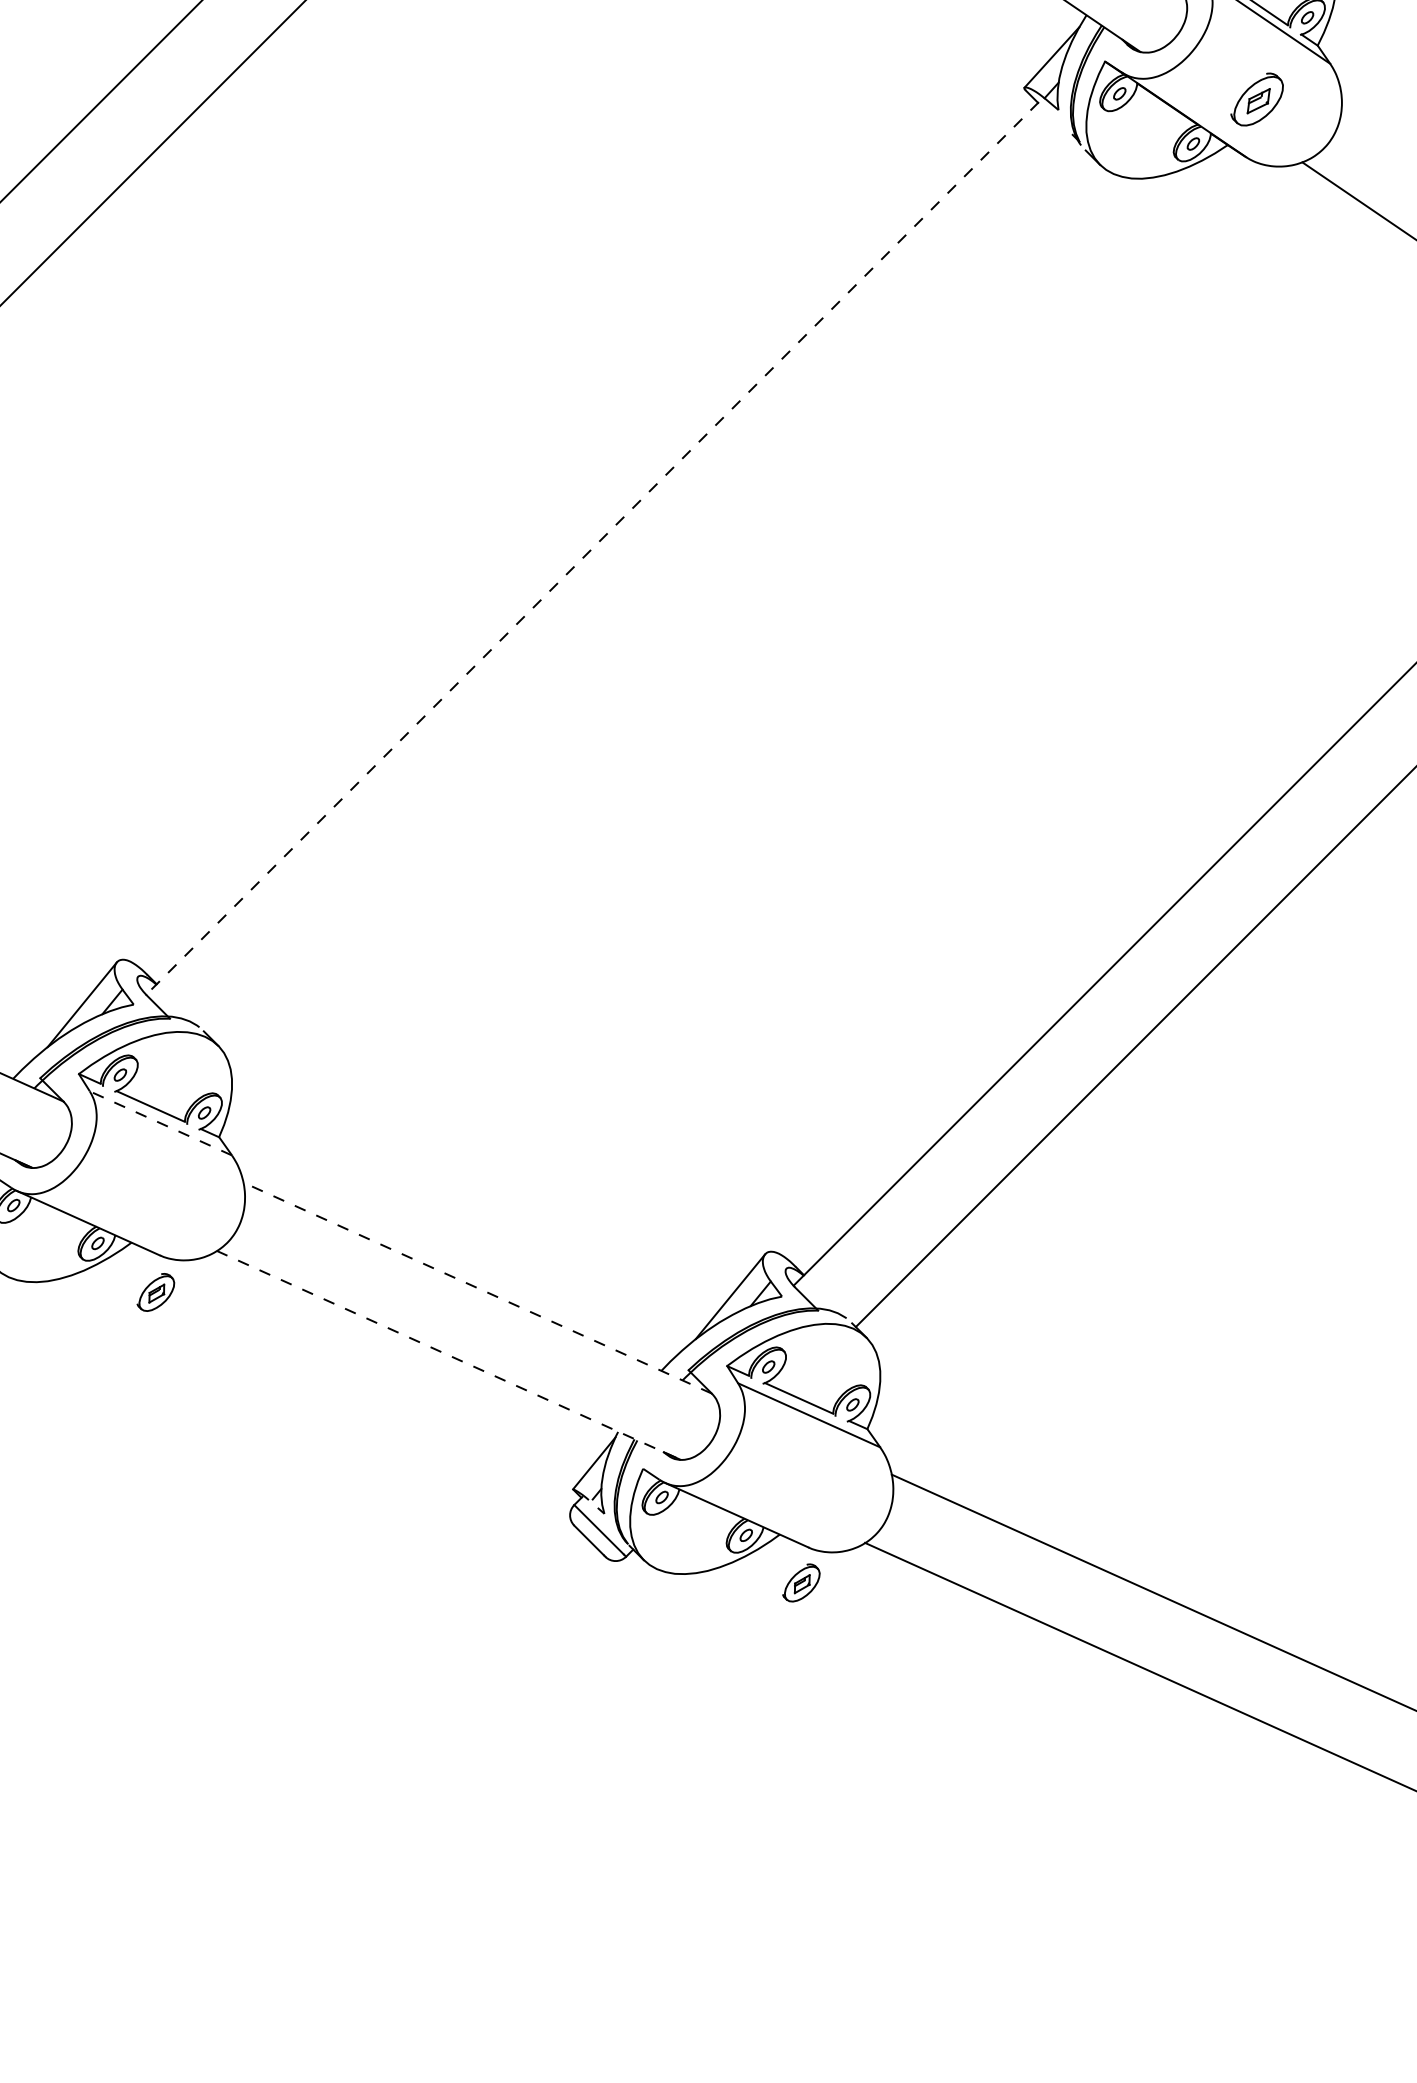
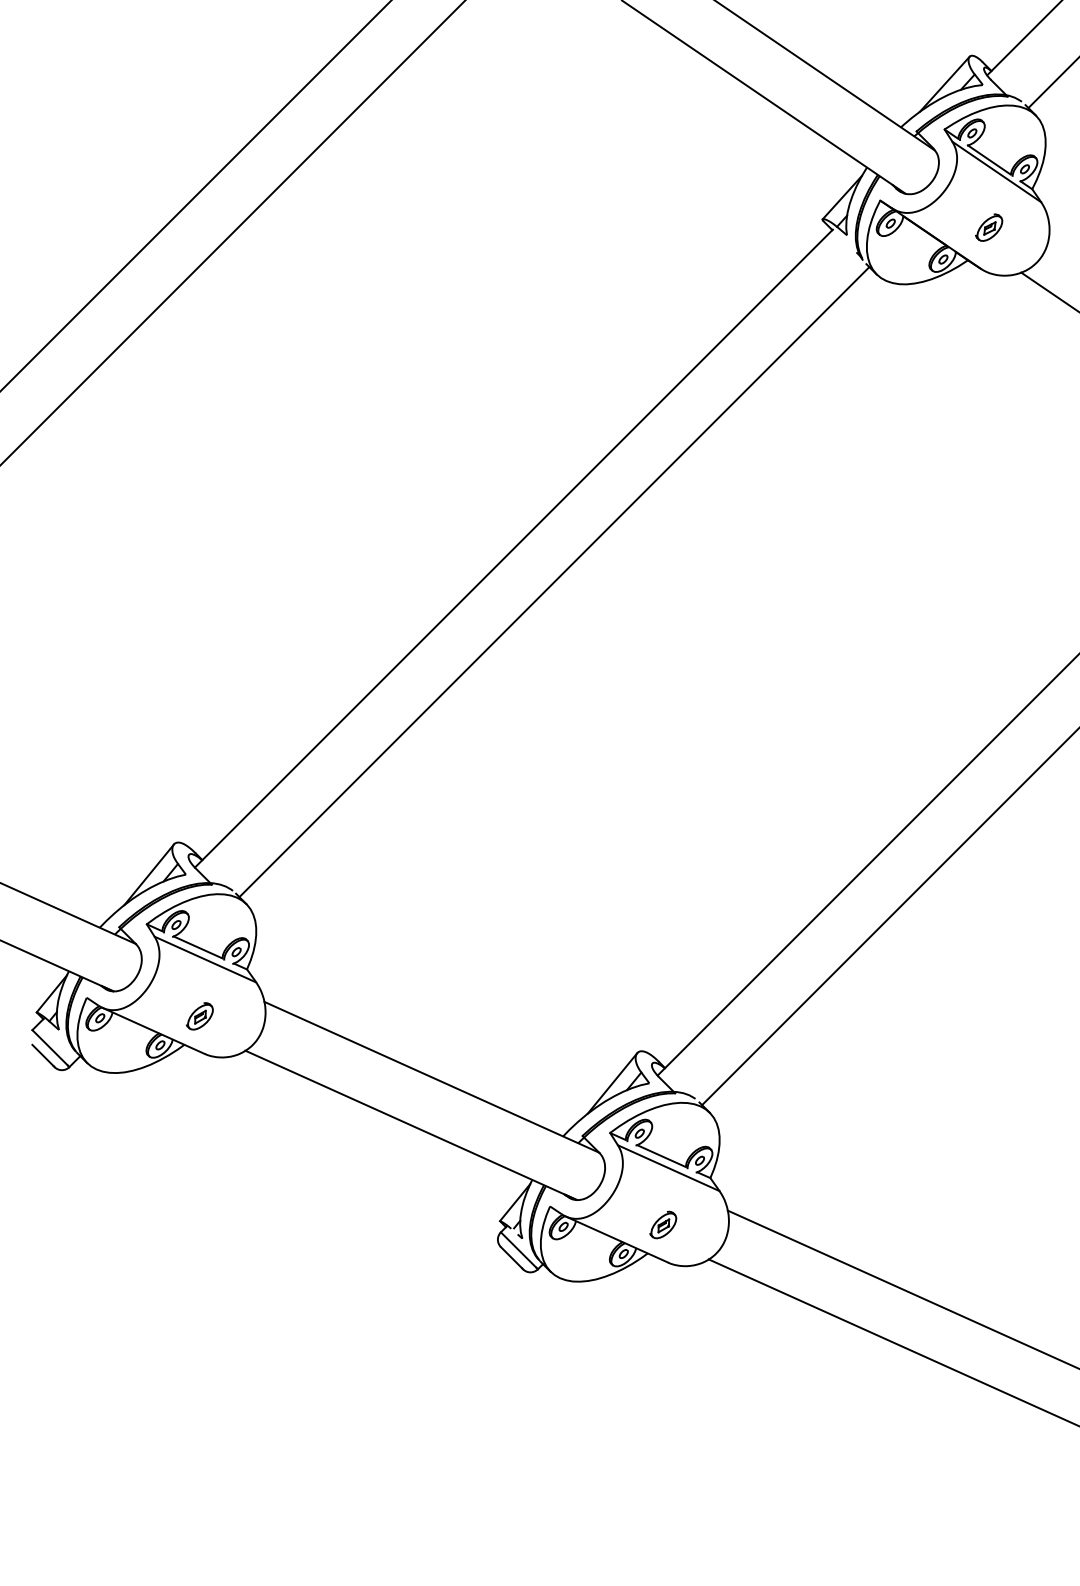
part: (1257, 99) -> (989, 227), size x0.71
line: (591, 548) -> (513, 548), dashed -> solid
line: (649, 595) -> (554, 582), added
line: (161, 1123) -> (205, 959), dashed -> solid
line: (477, 1288) -> (431, 1077), dashed -> solid
part: (155, 1292) -> (199, 1016), moved
line: (447, 1355) -> (410, 1125), dashed -> solid
part: (801, 1582) -> (663, 1224), moved

